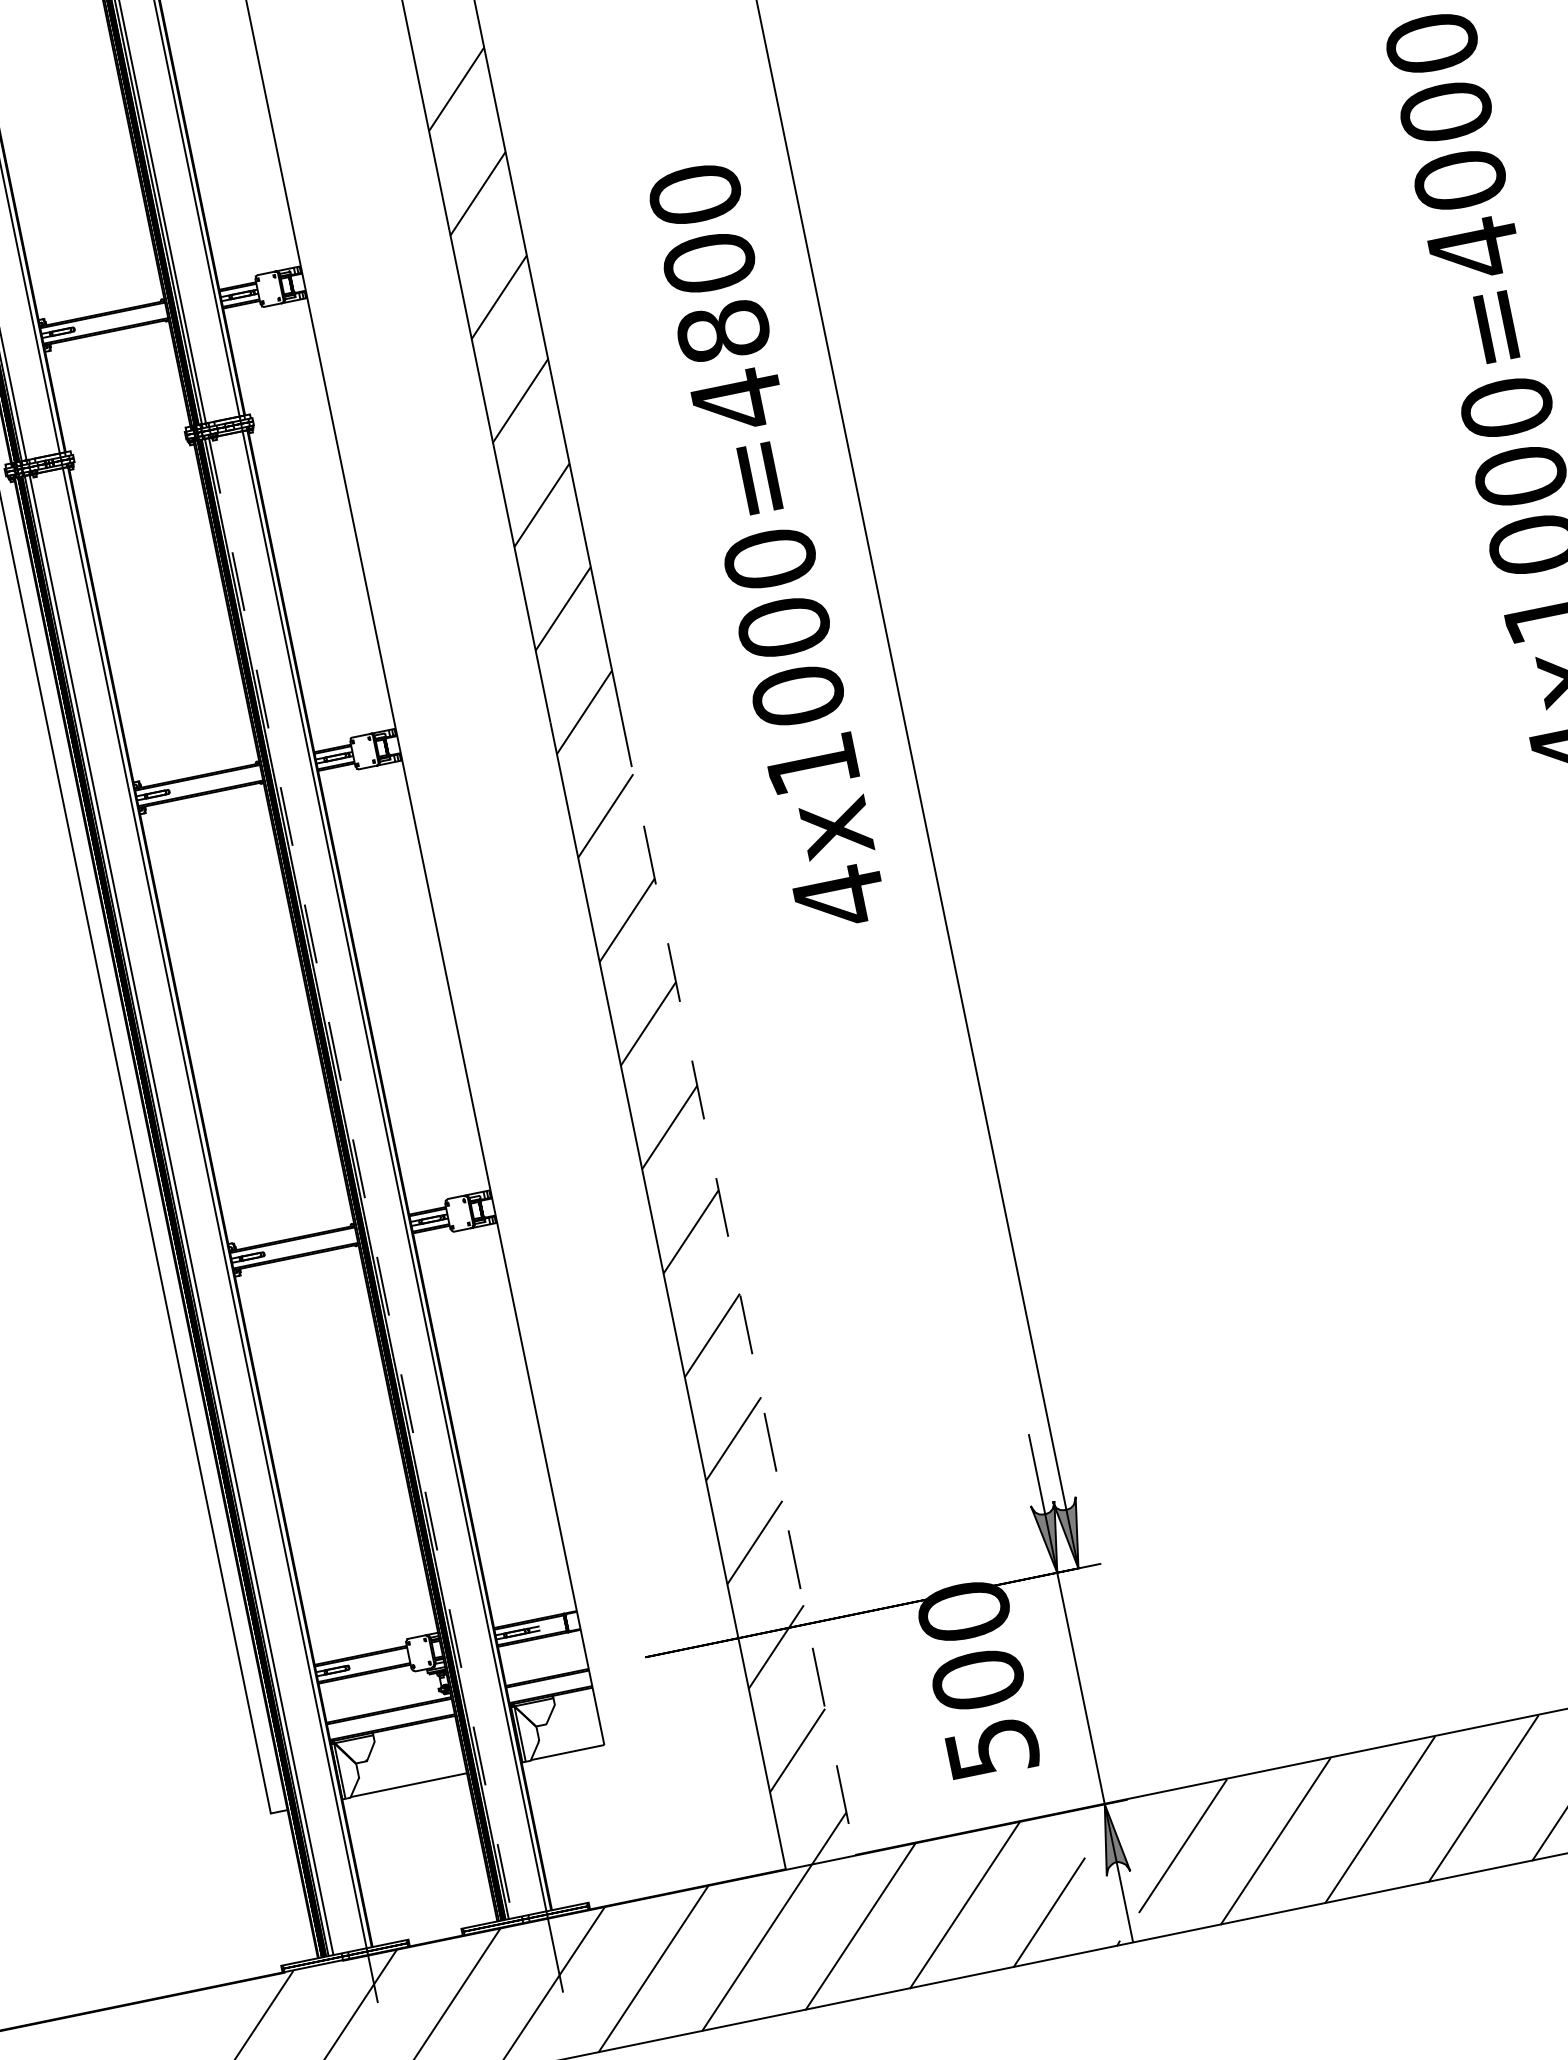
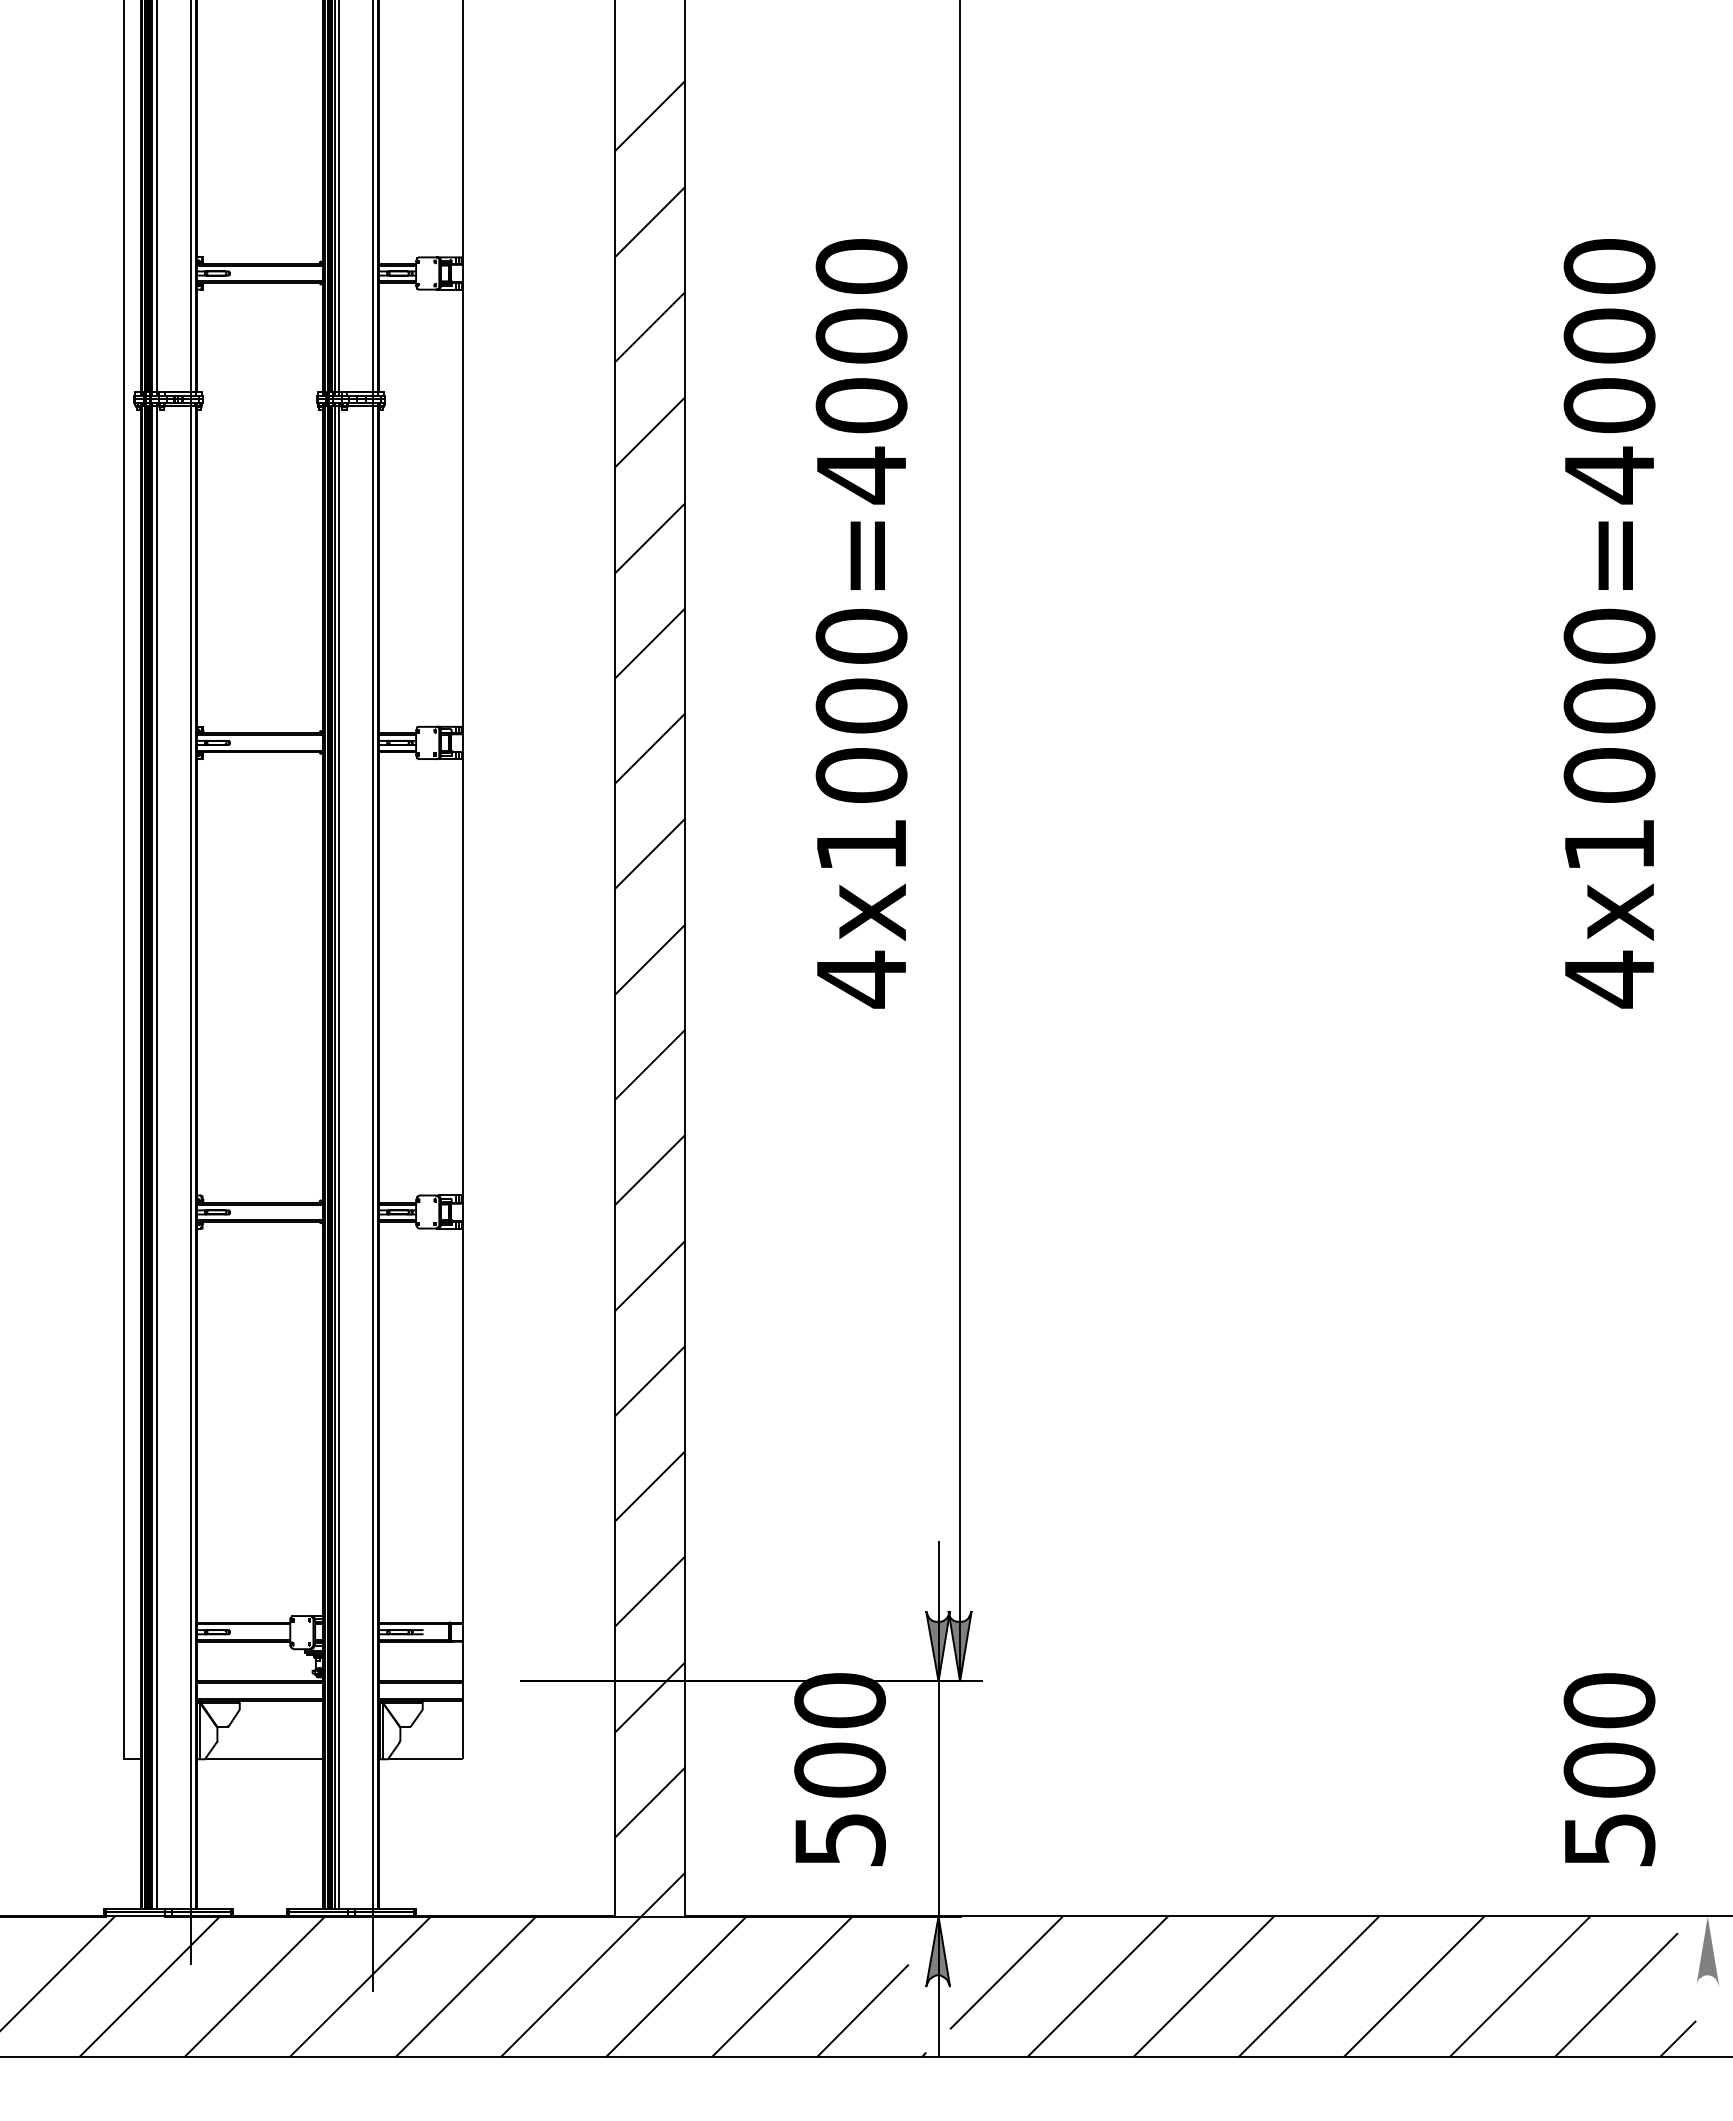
text: (723, 331) -> (861, 405), 4x1000=4800 -> 4x1000=4000
line: (360, 1175) -> (339, 1155), dashed -> solid
line: (737, 1282) -> (685, 1334), dashed -> solid

